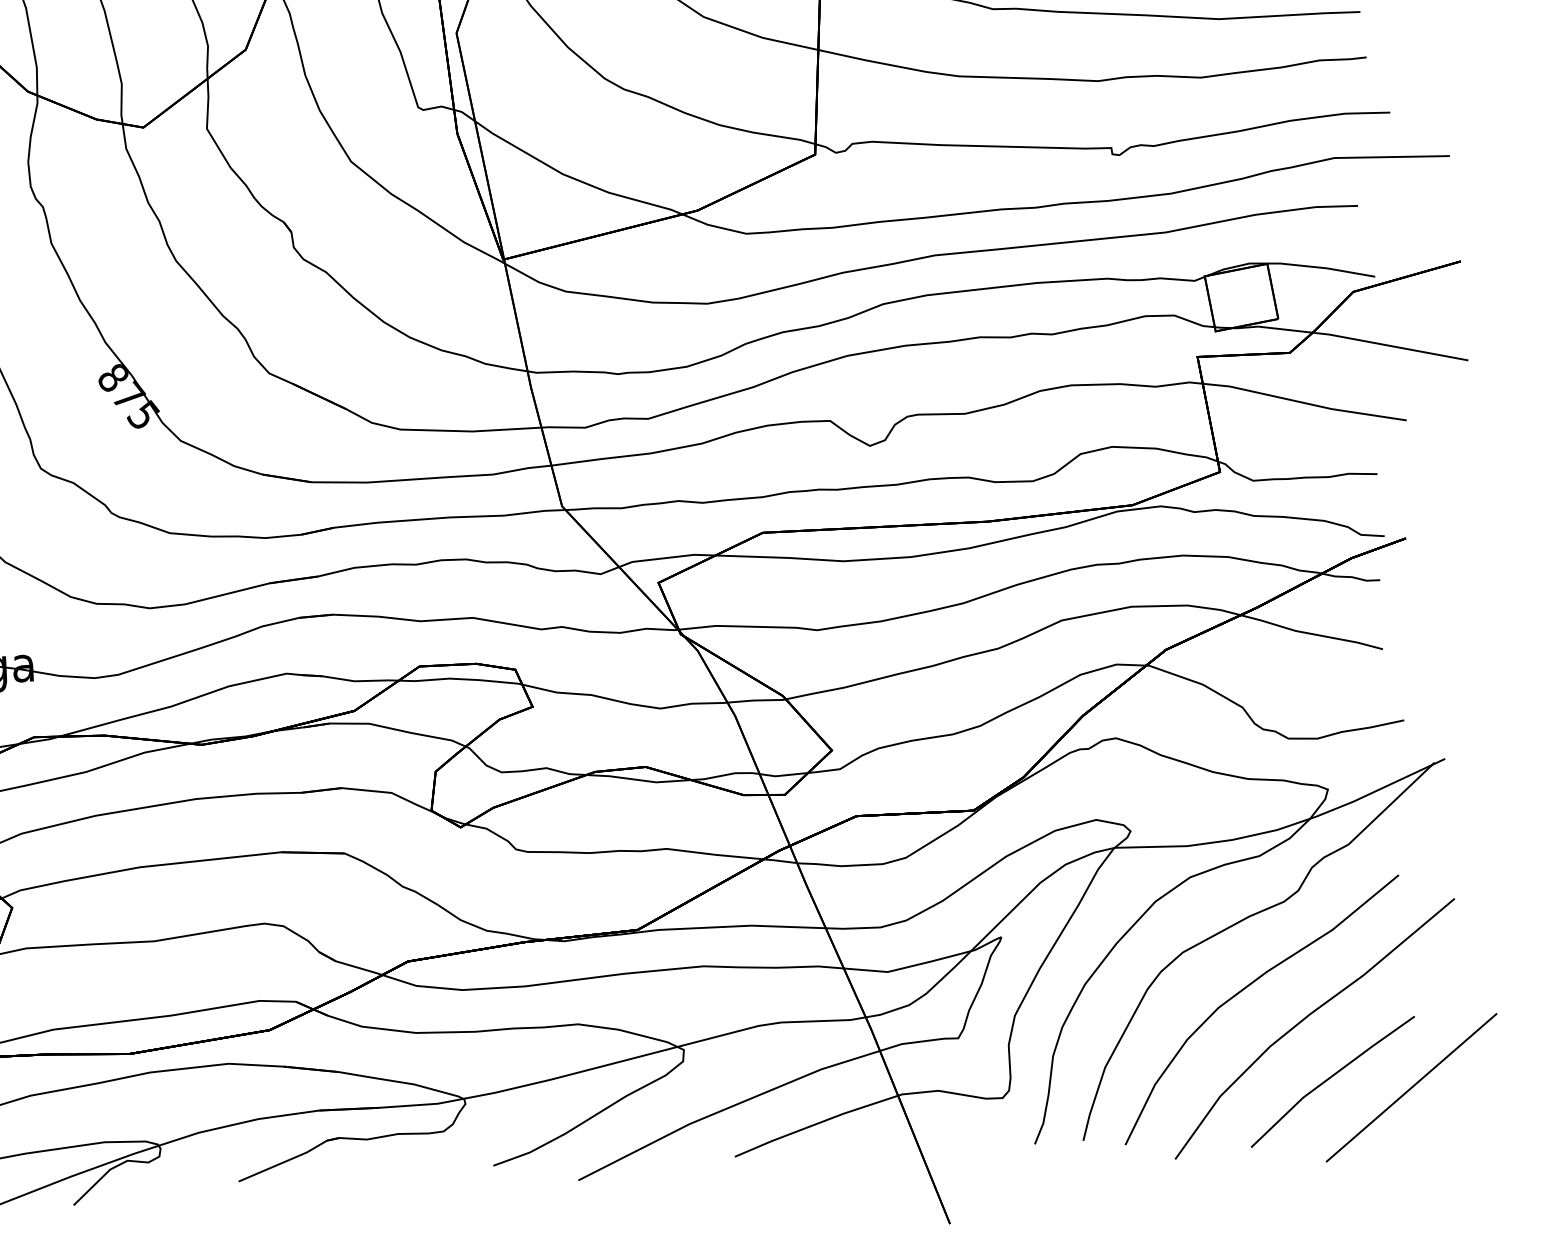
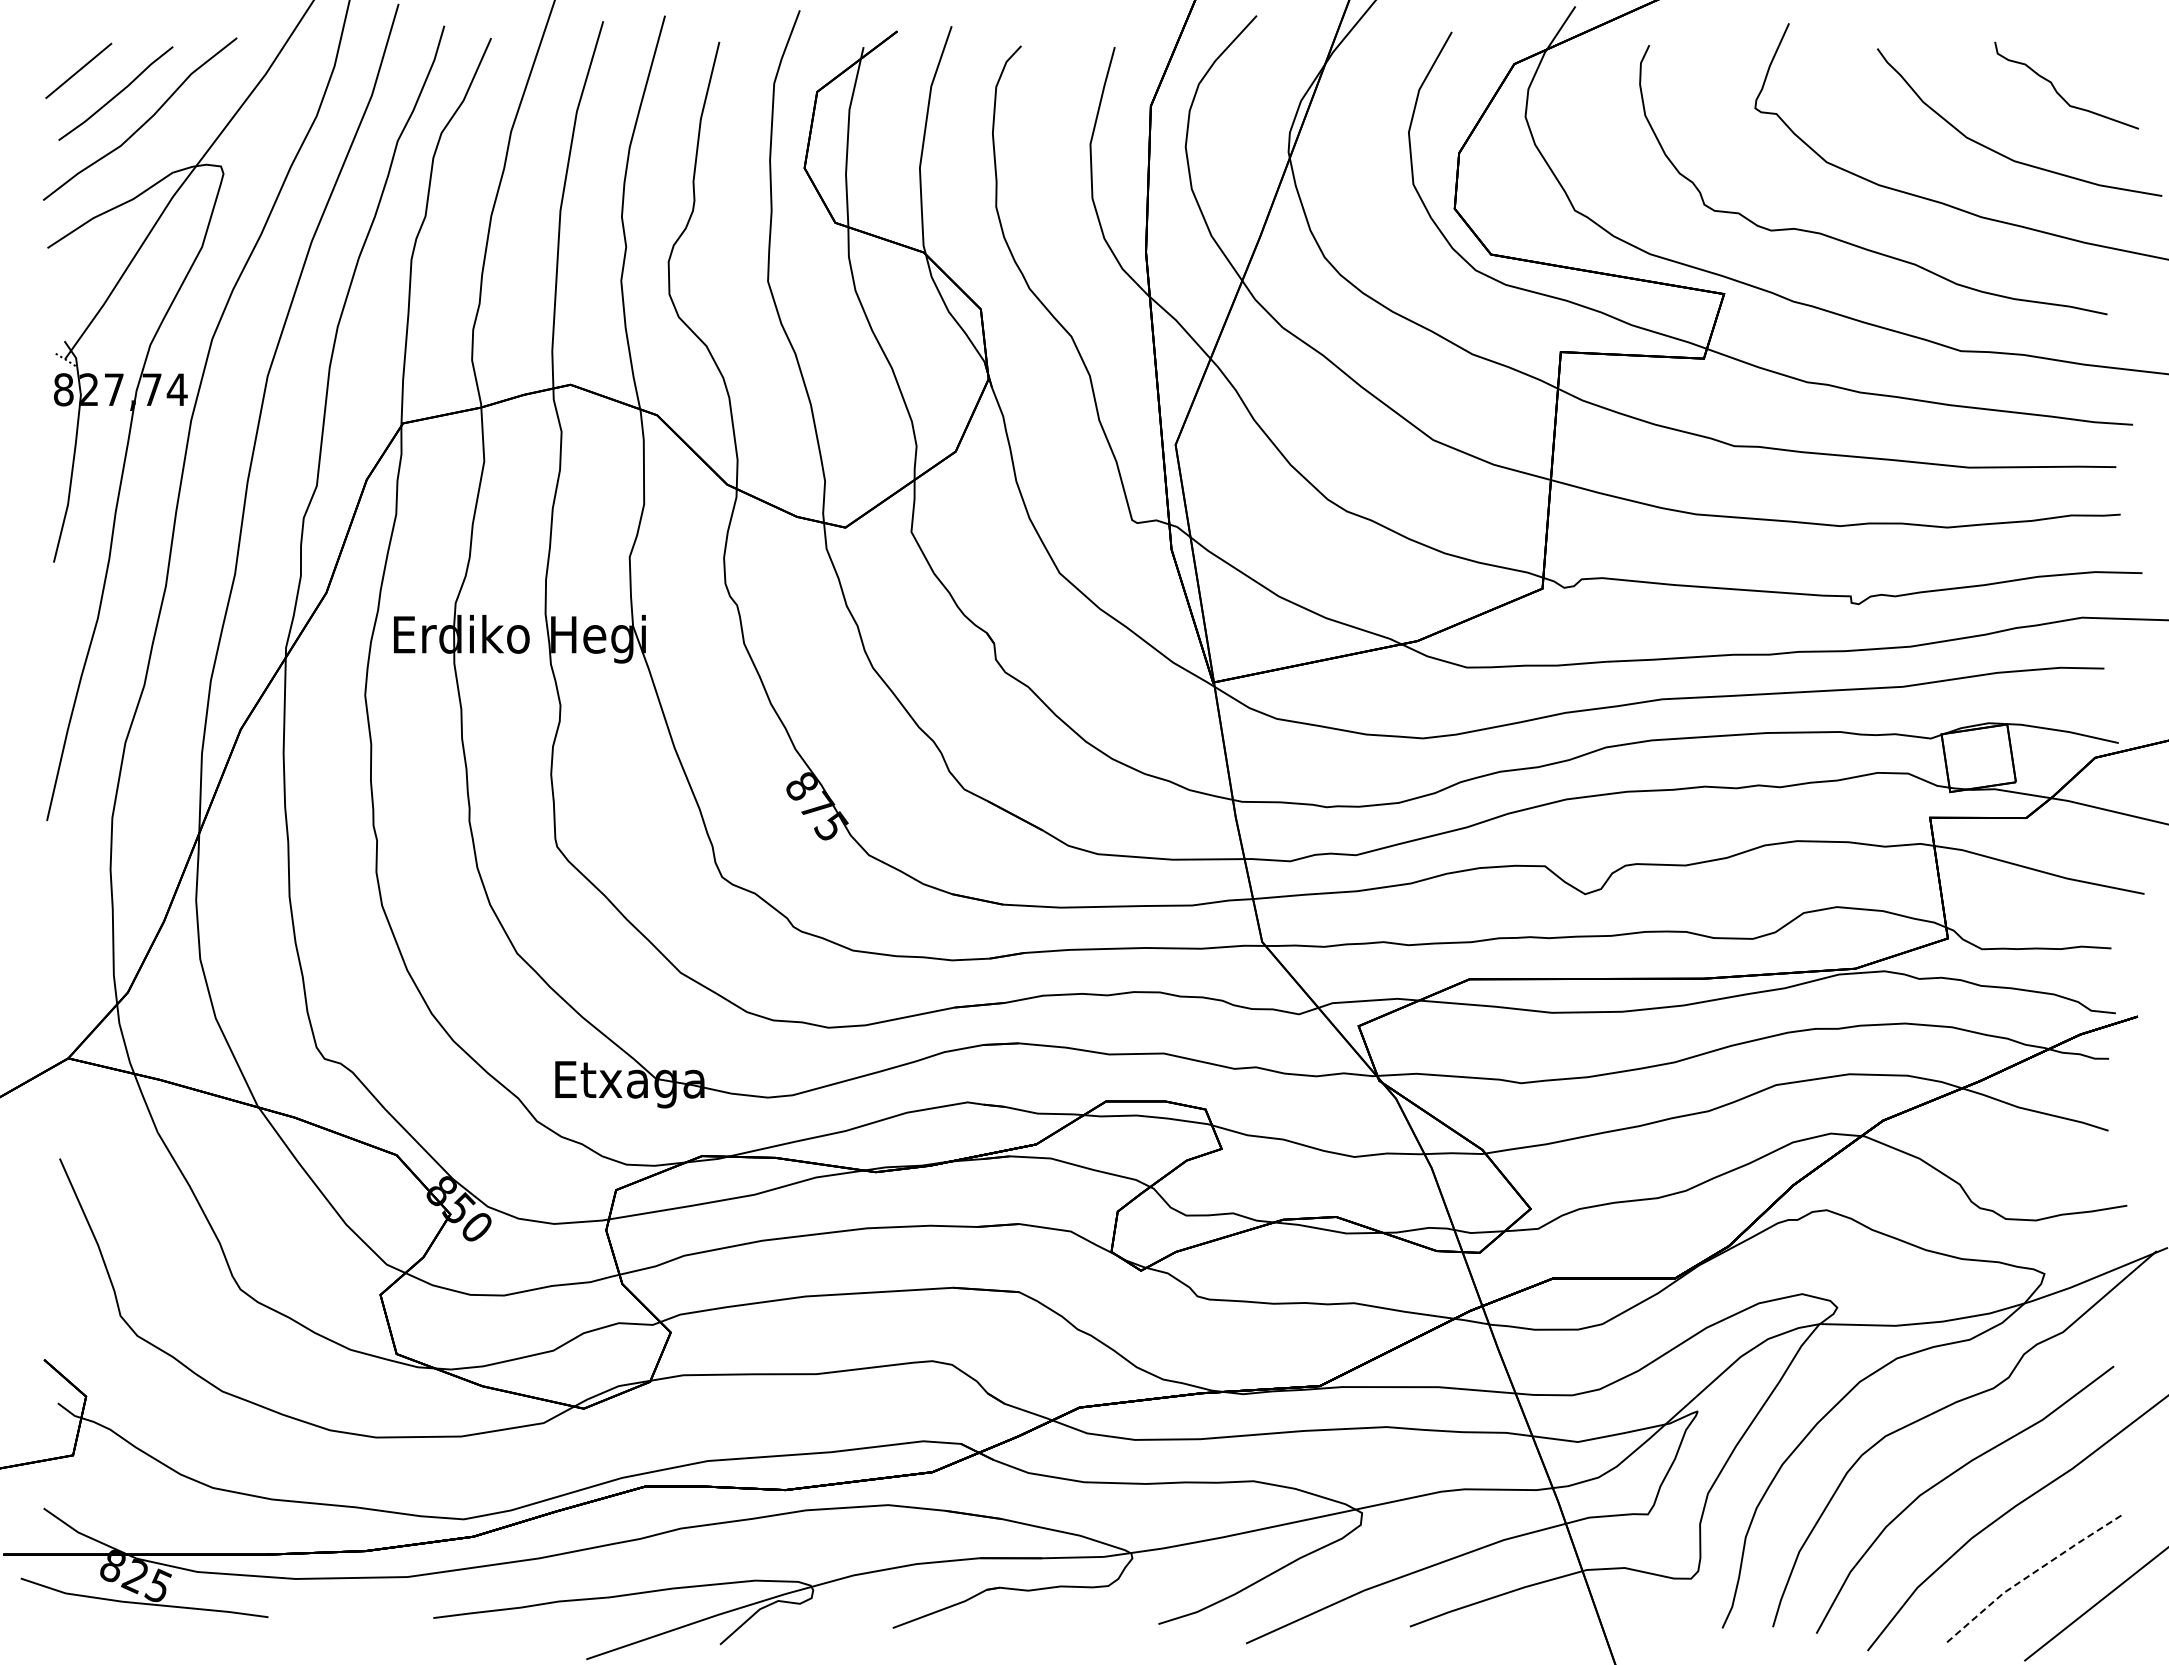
line: (1329, 1077) -> (2032, 1573), solid -> dashed

